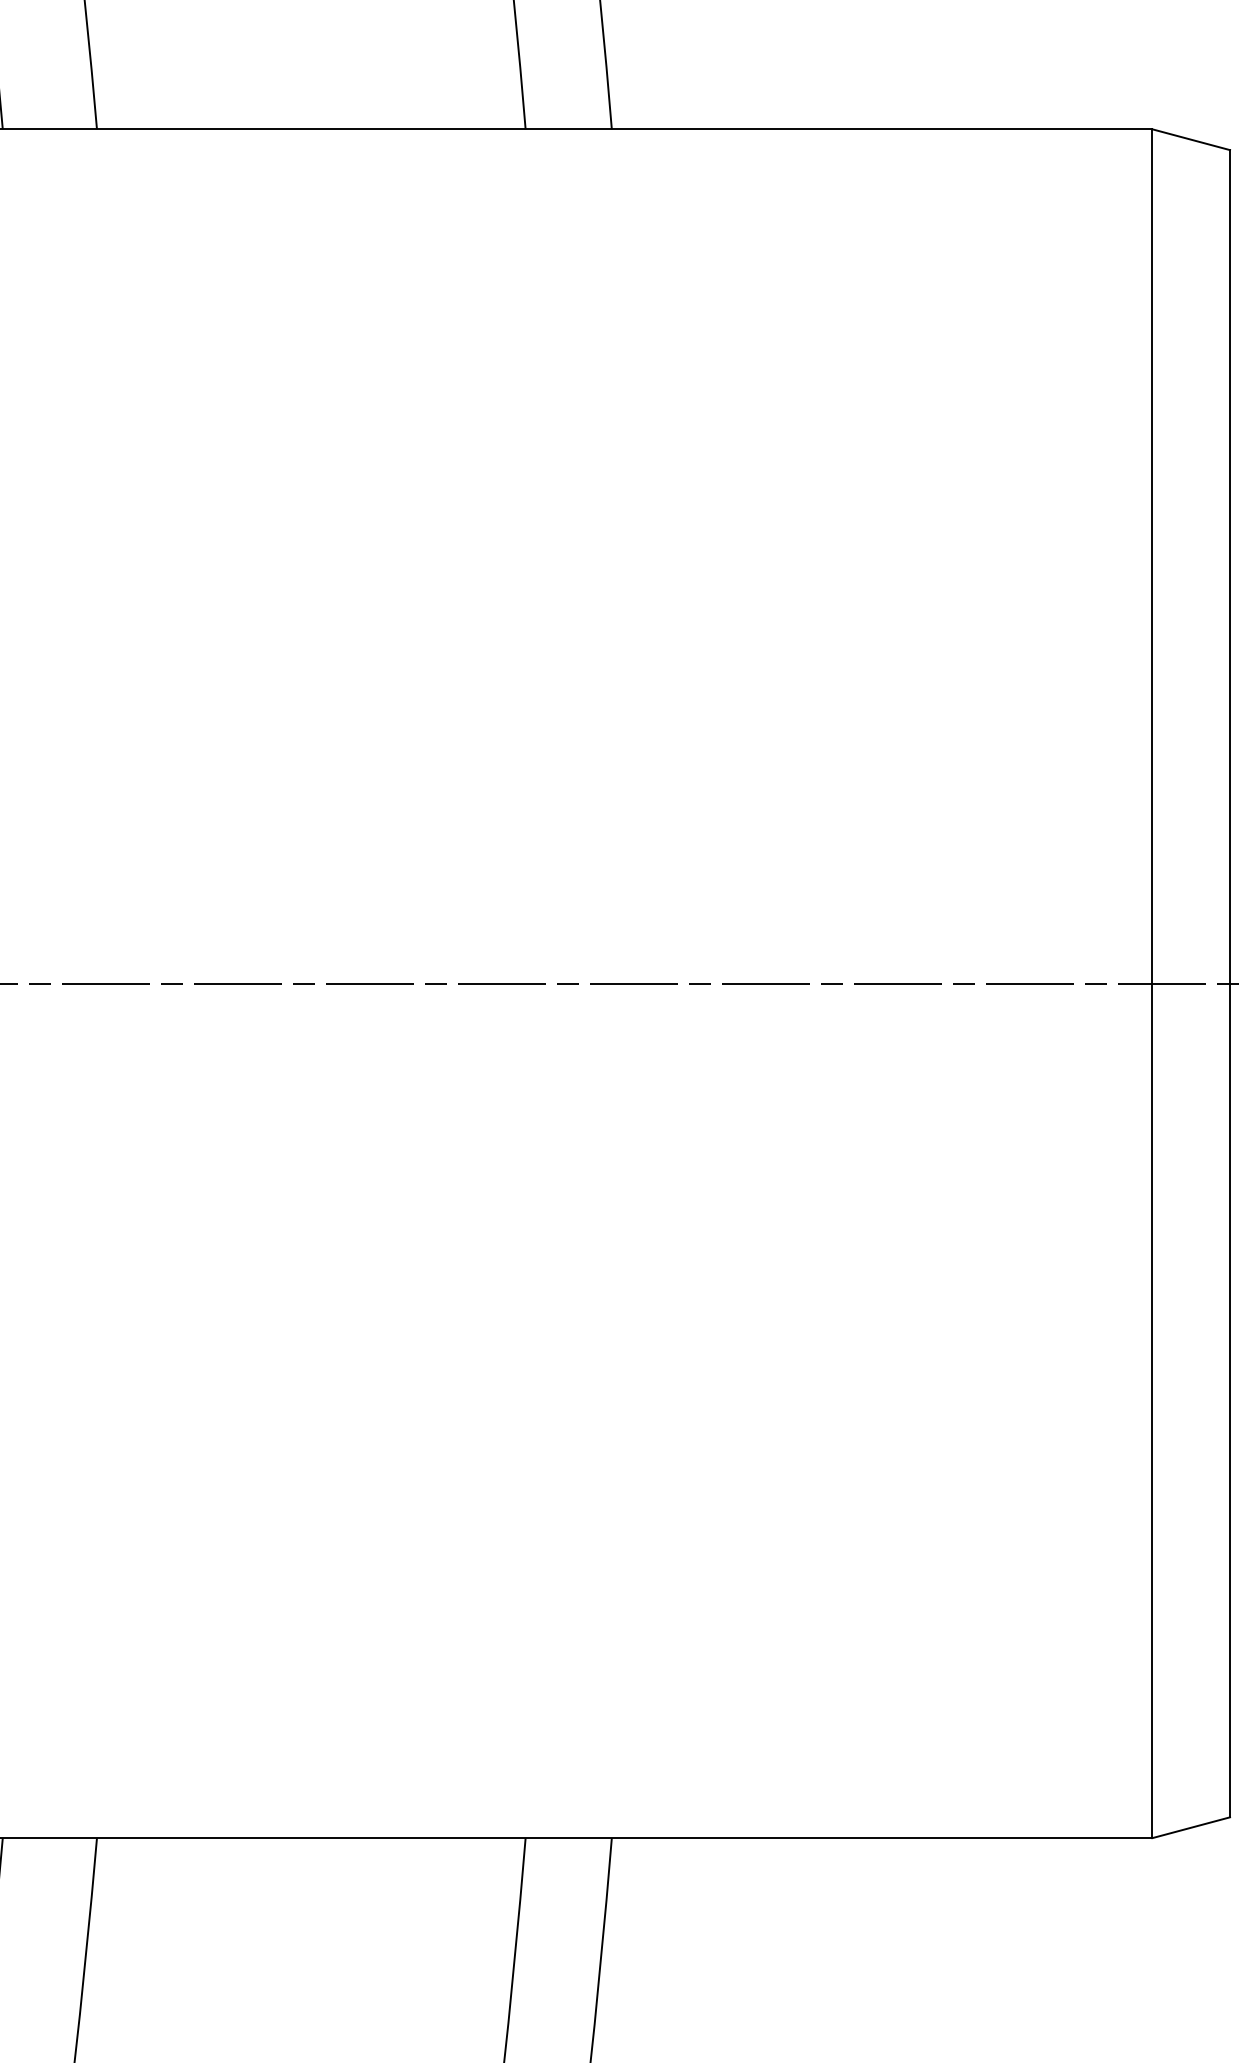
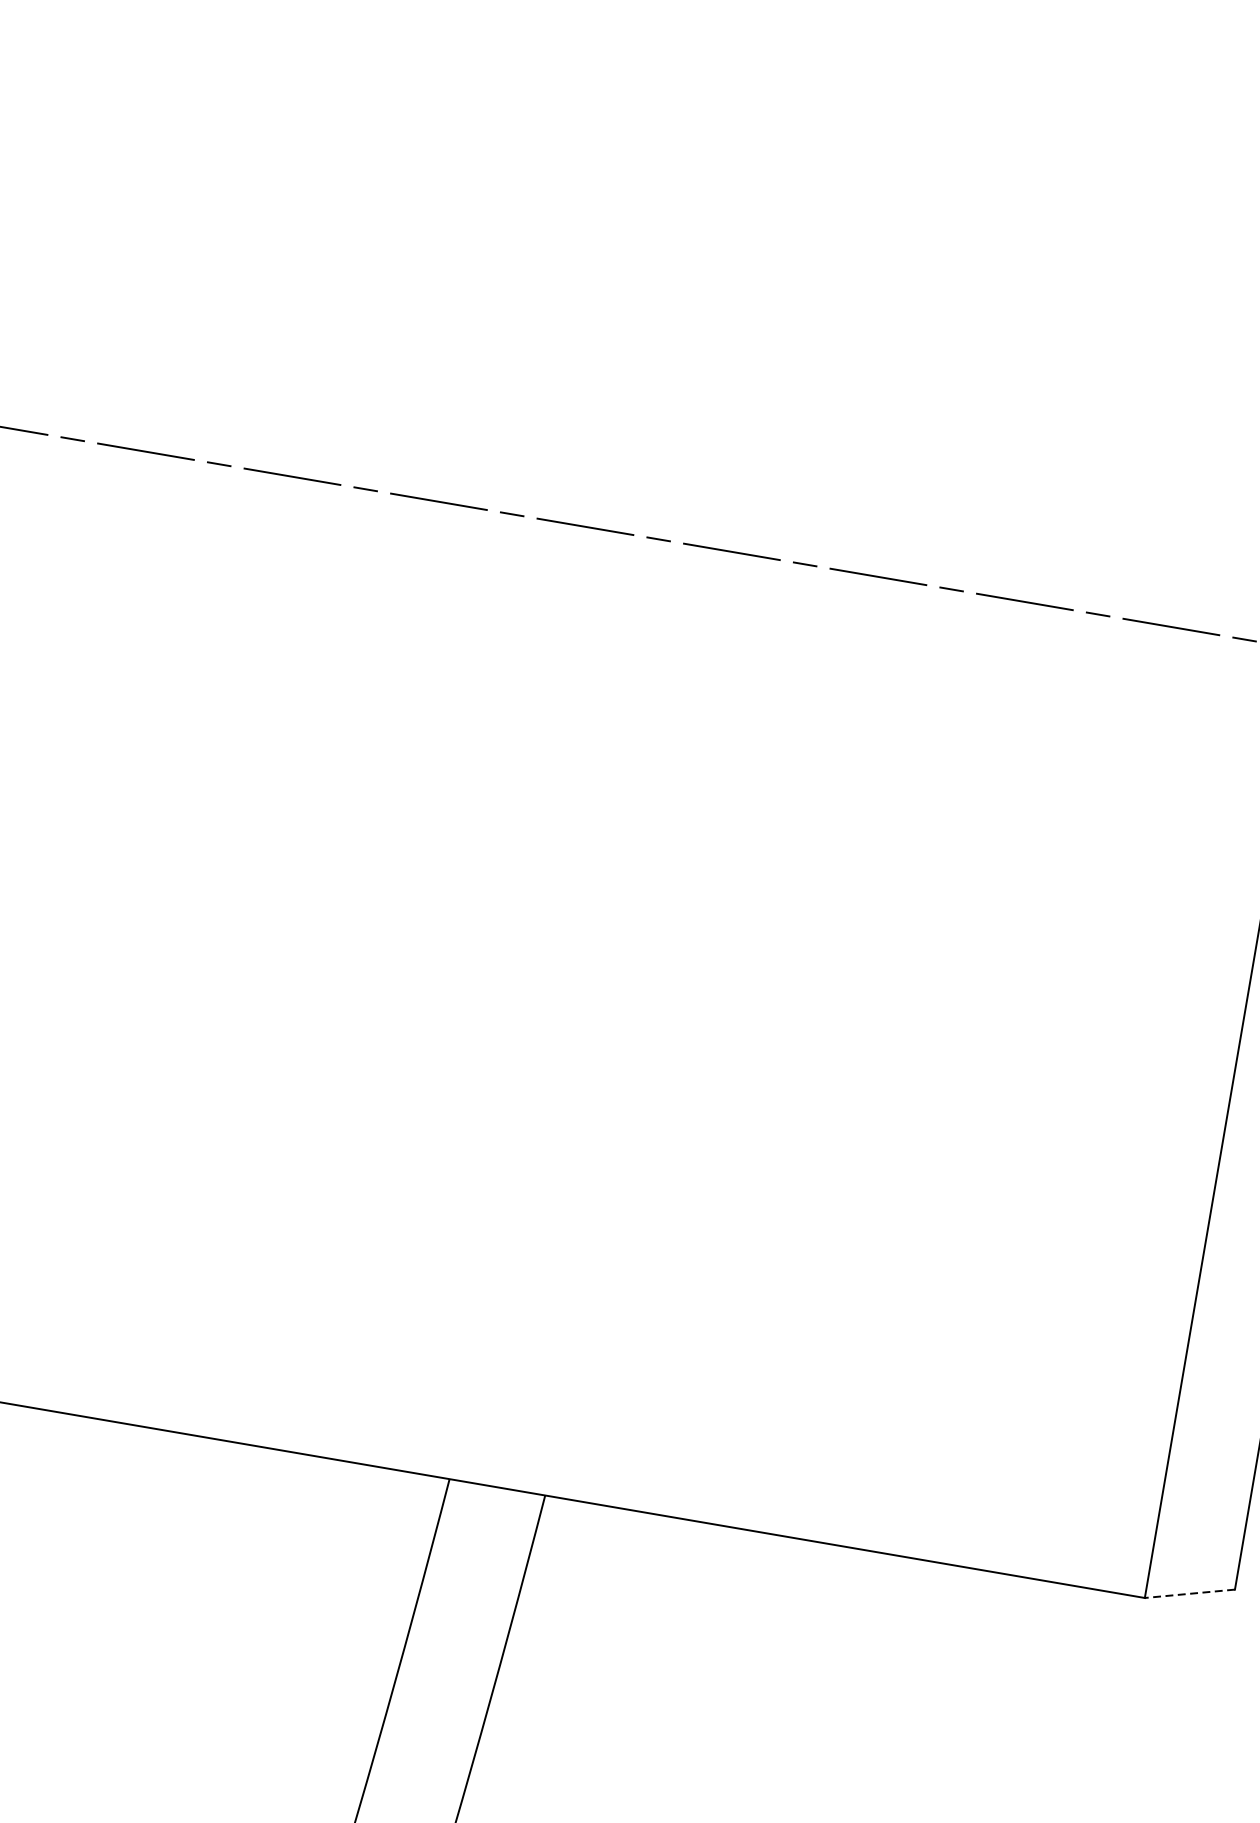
line: (1190, 1827) -> (1189, 1593), solid -> dashed

